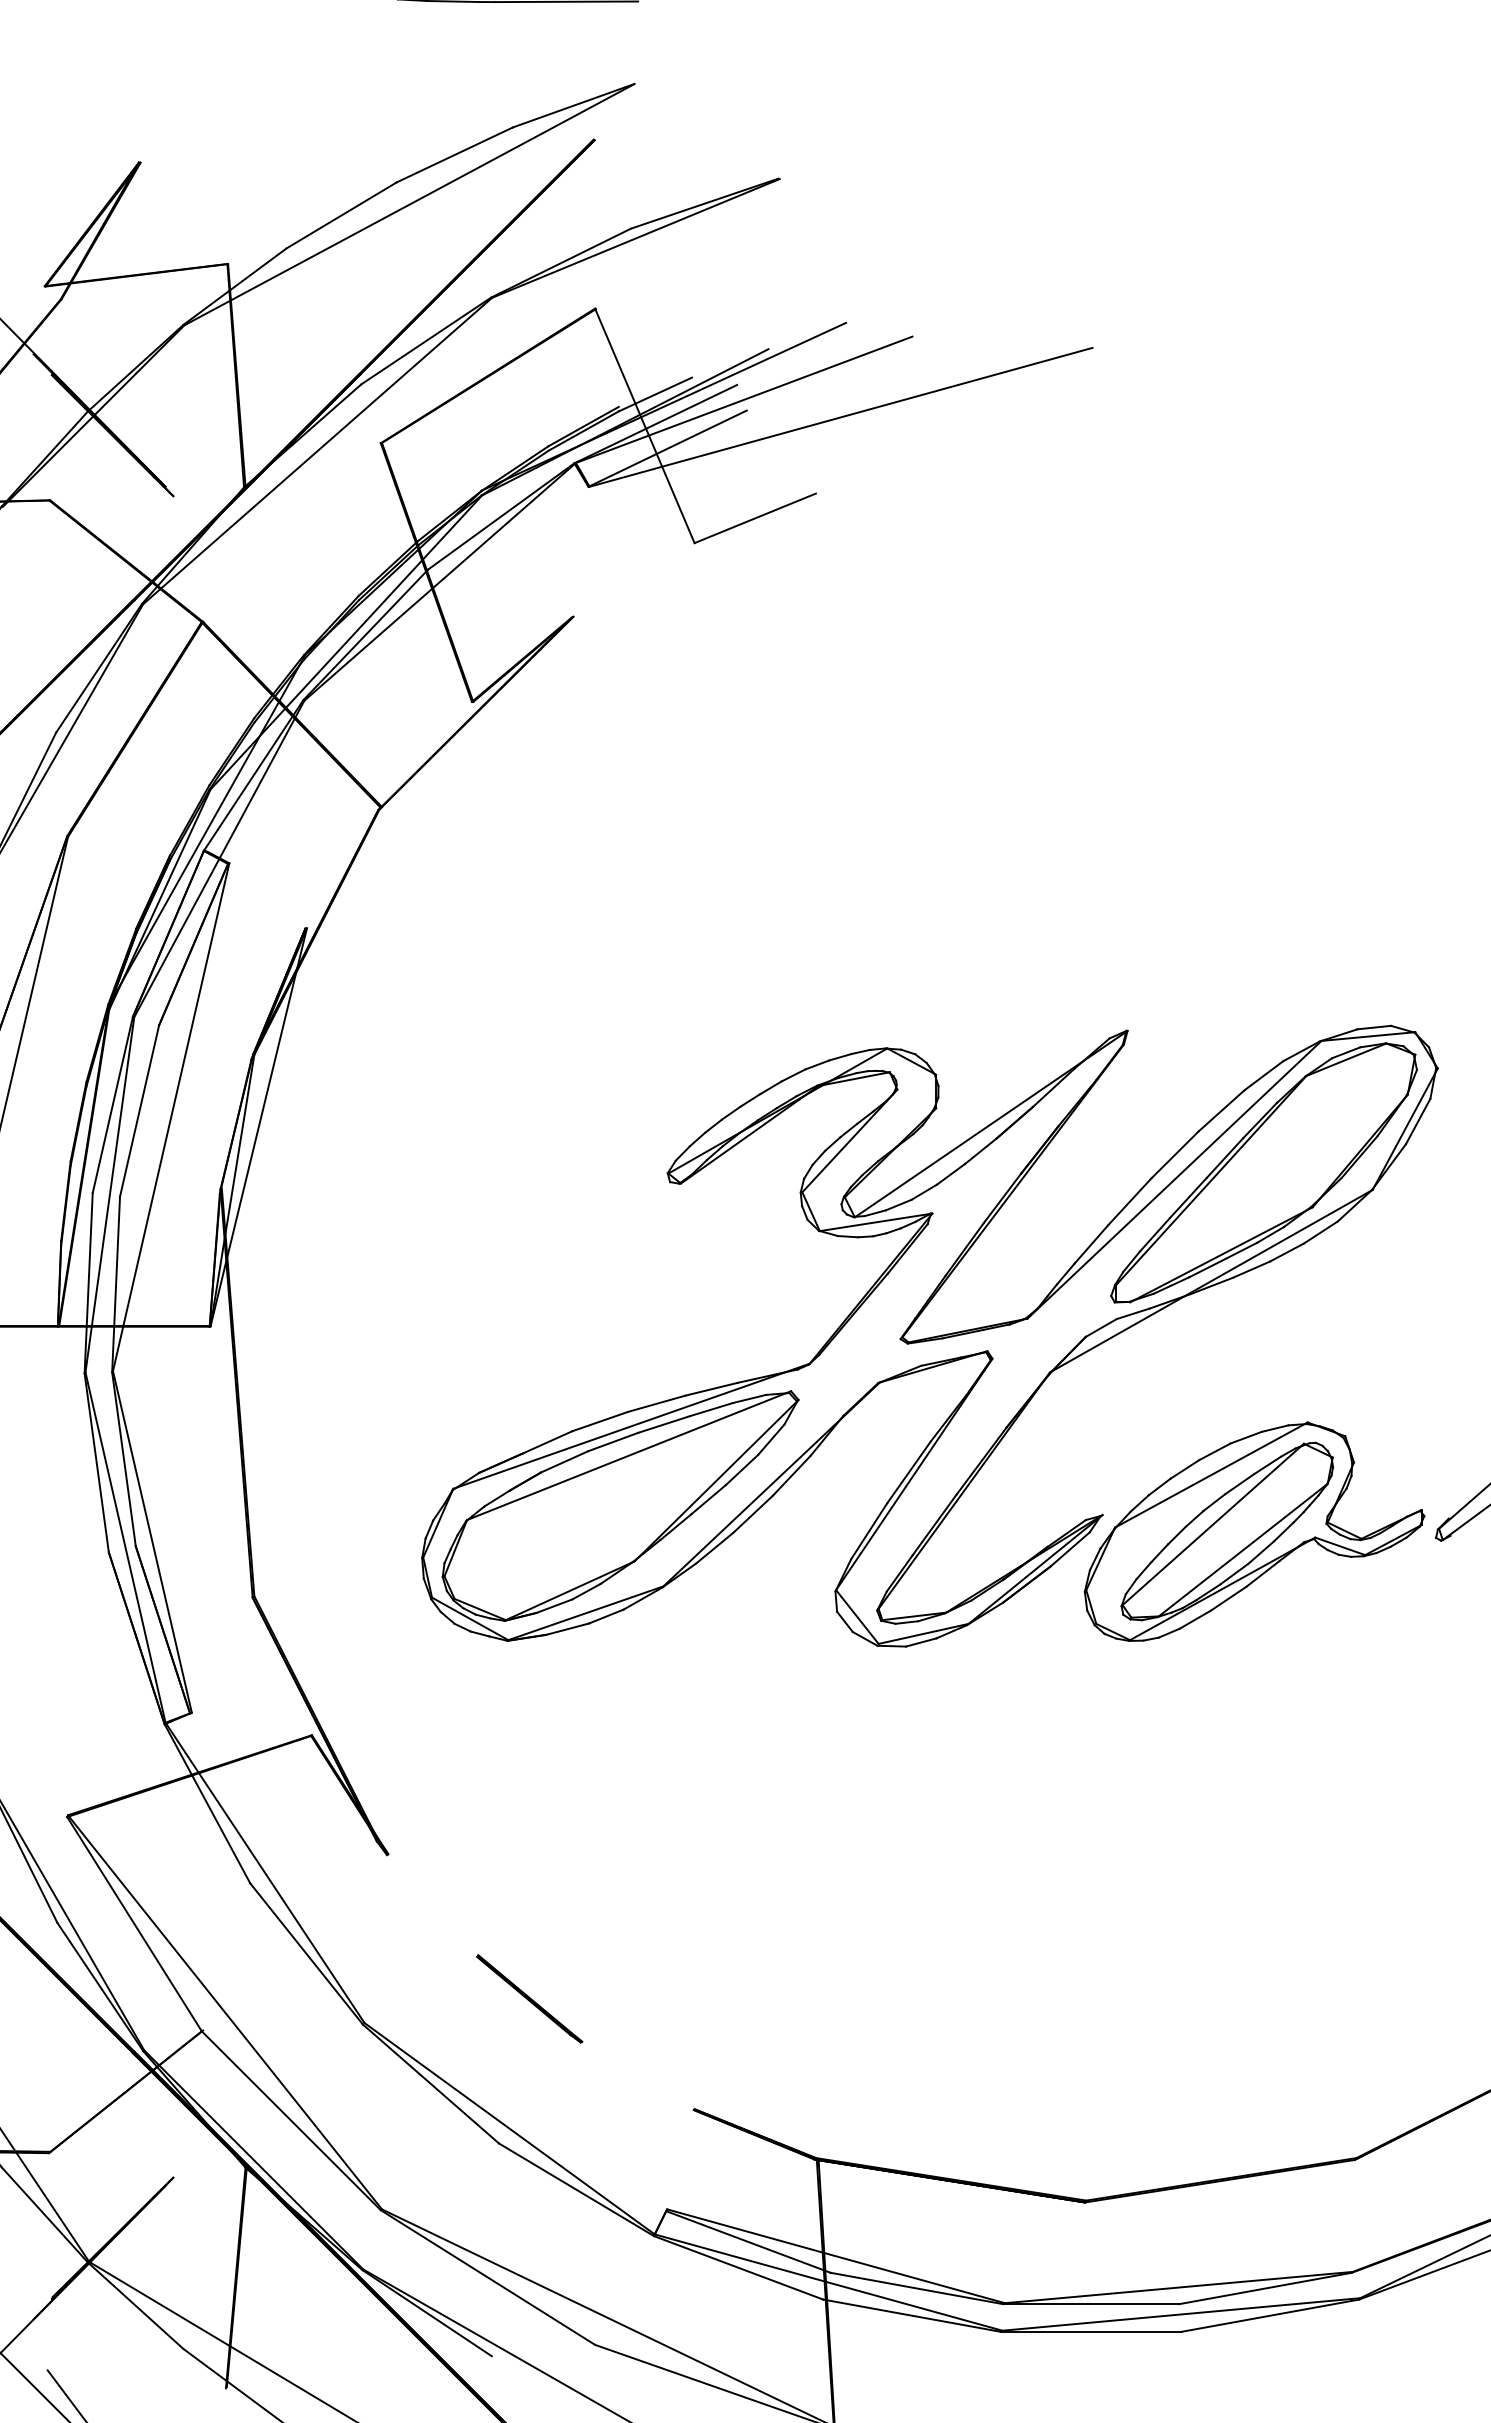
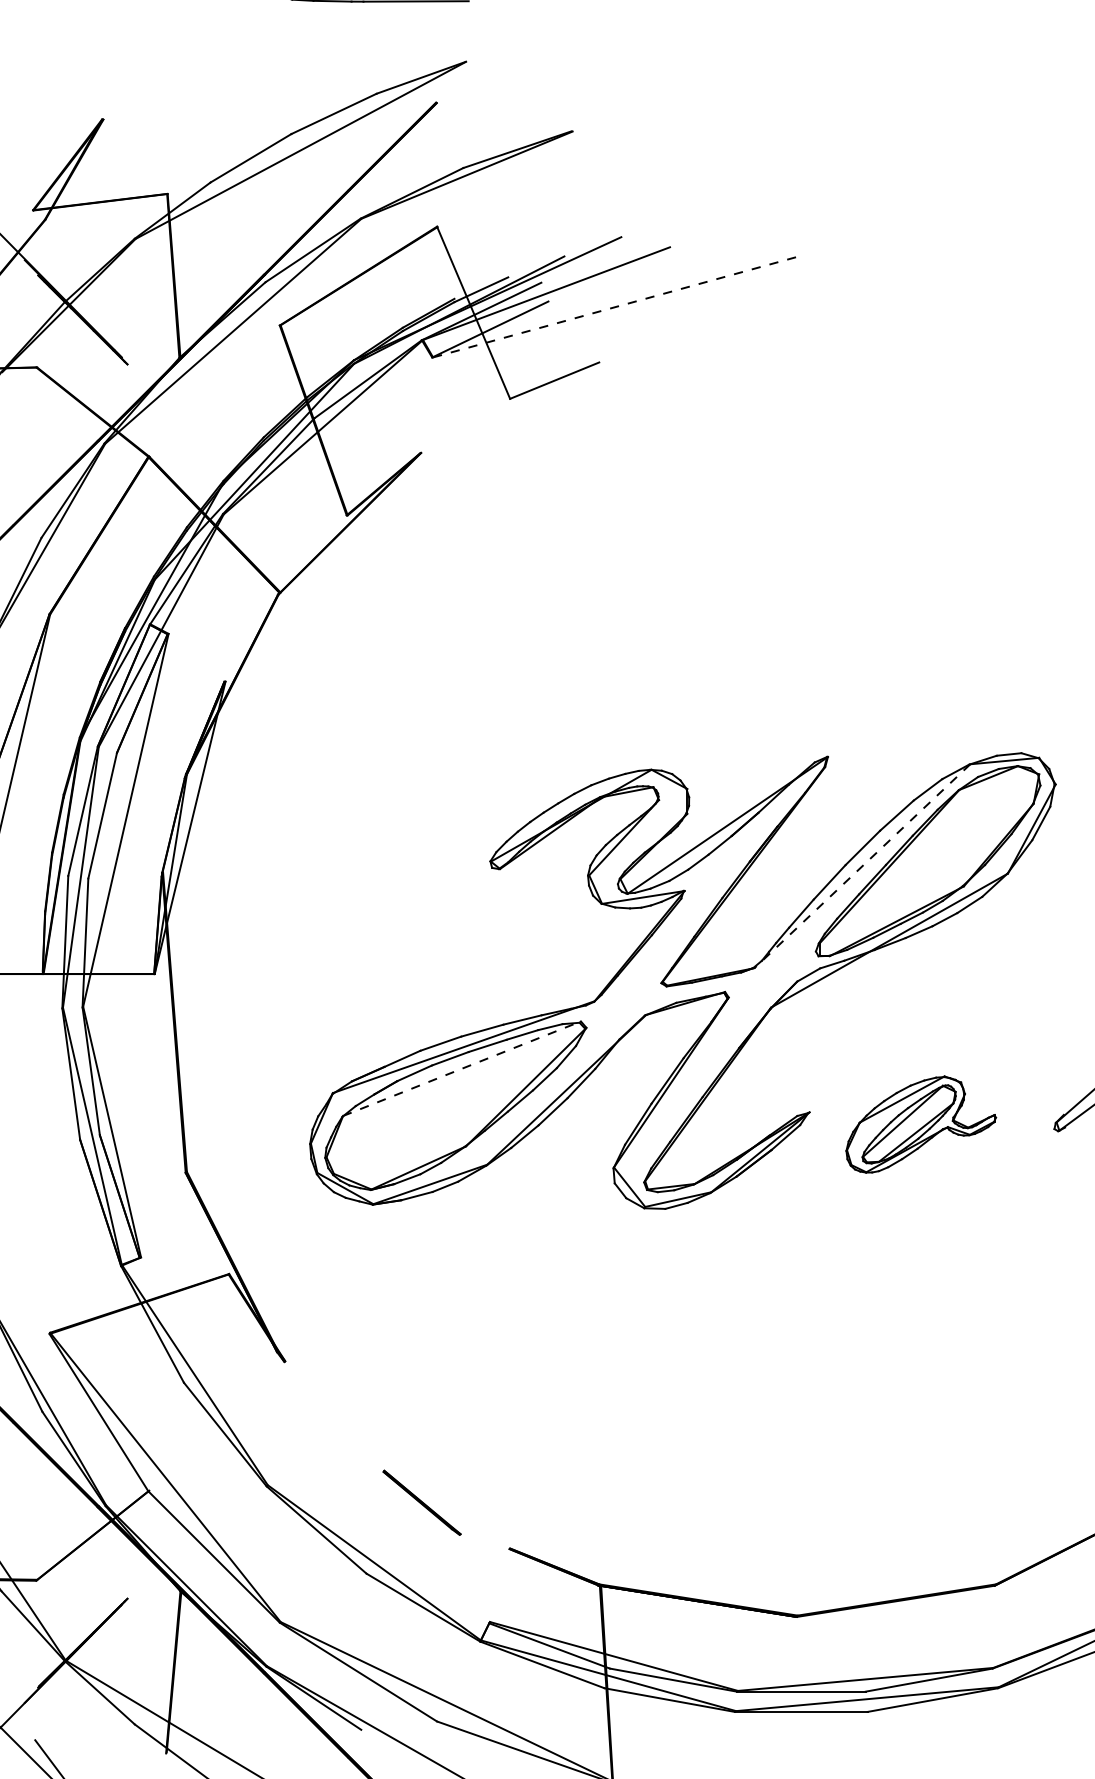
line: (841, 417) -> (617, 306), solid -> dashed
line: (1174, 1180) -> (862, 866), solid -> dashed
line: (629, 1455) -> (462, 1068), solid -> dashed
part: (1254, 1531) -> (921, 1124), size x0.6
part: (529, 1998) -> (421, 1502), moved

